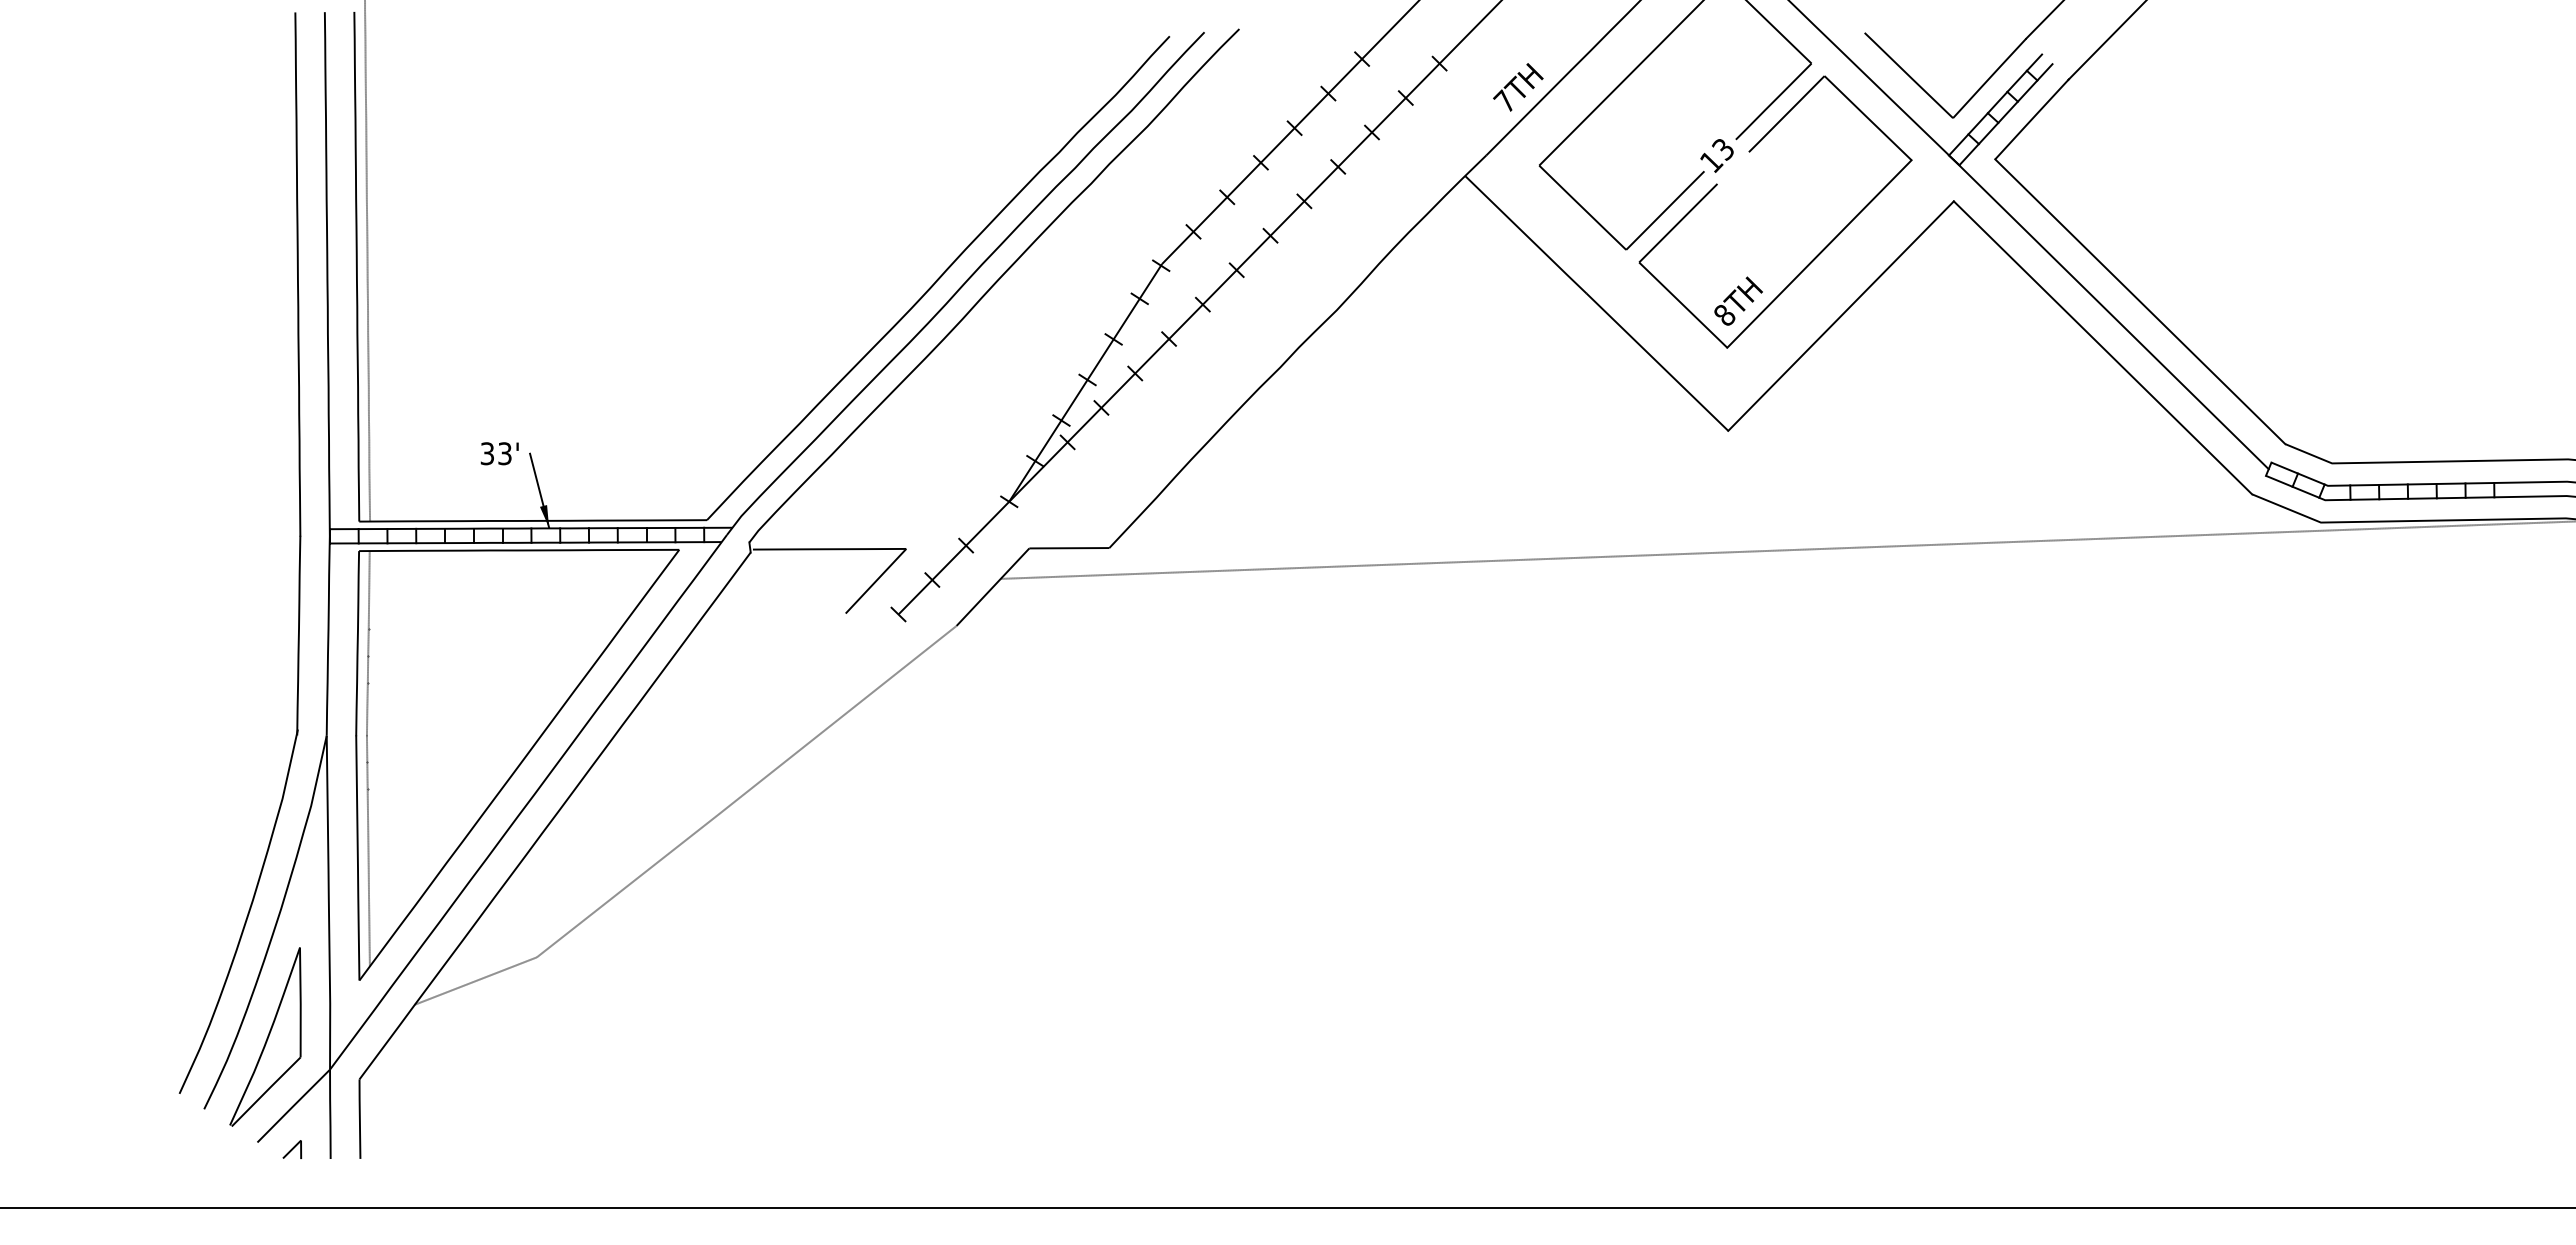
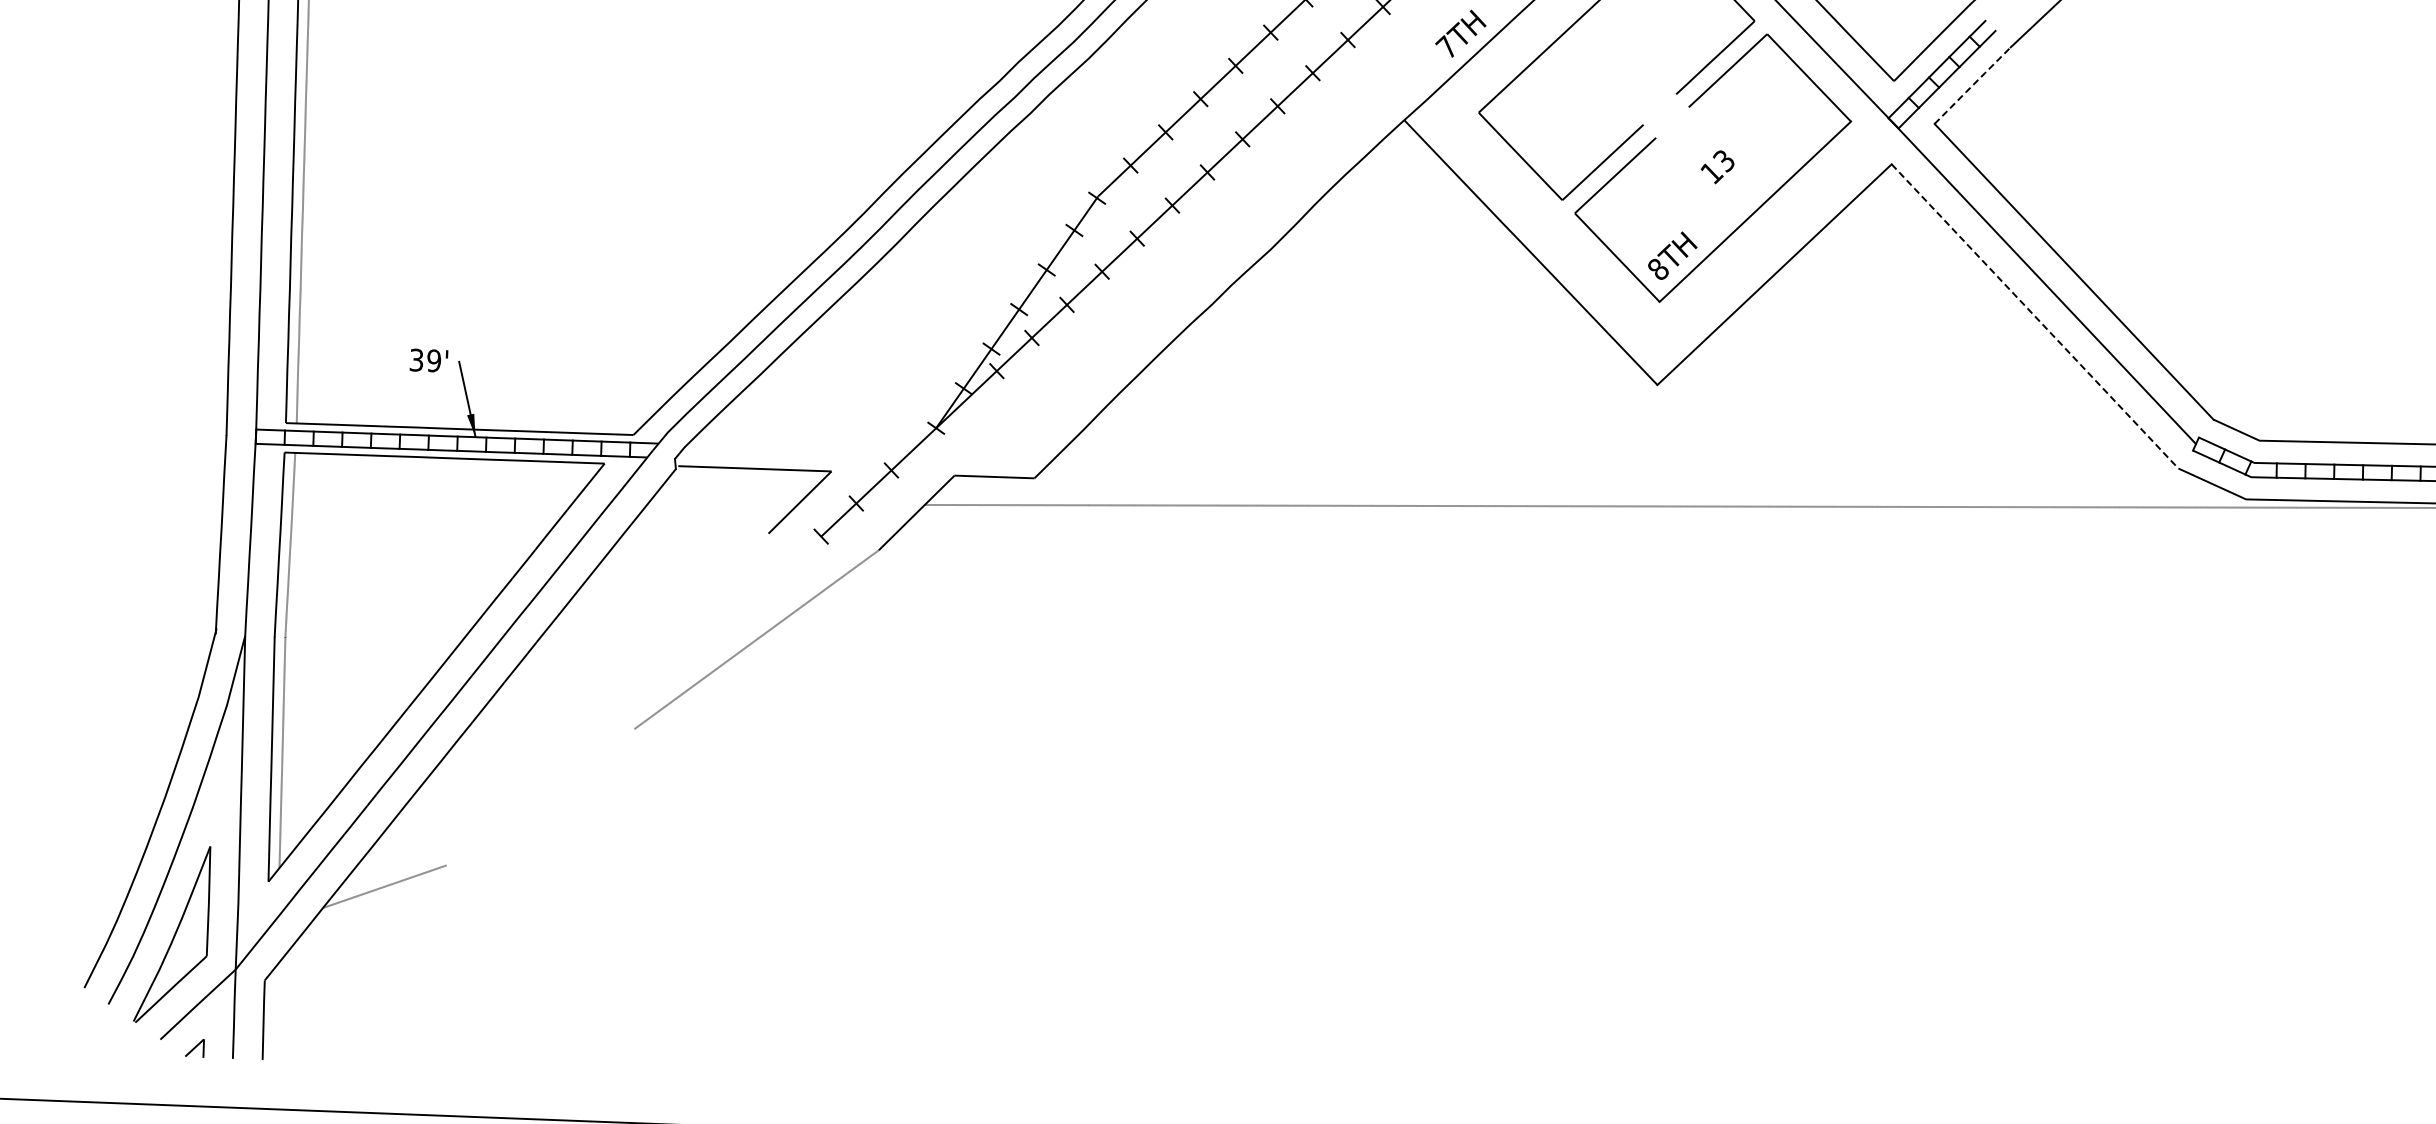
line: (2032, 118) -> (1973, 84), solid -> dashed
text: (1716, 155) -> (1717, 166), moved
line: (2103, 348) -> (2035, 317), solid -> dashed
text: (504, 453) -> (433, 360), 33' -> 39'
line: (627, 885) -> (540, 797), removed

